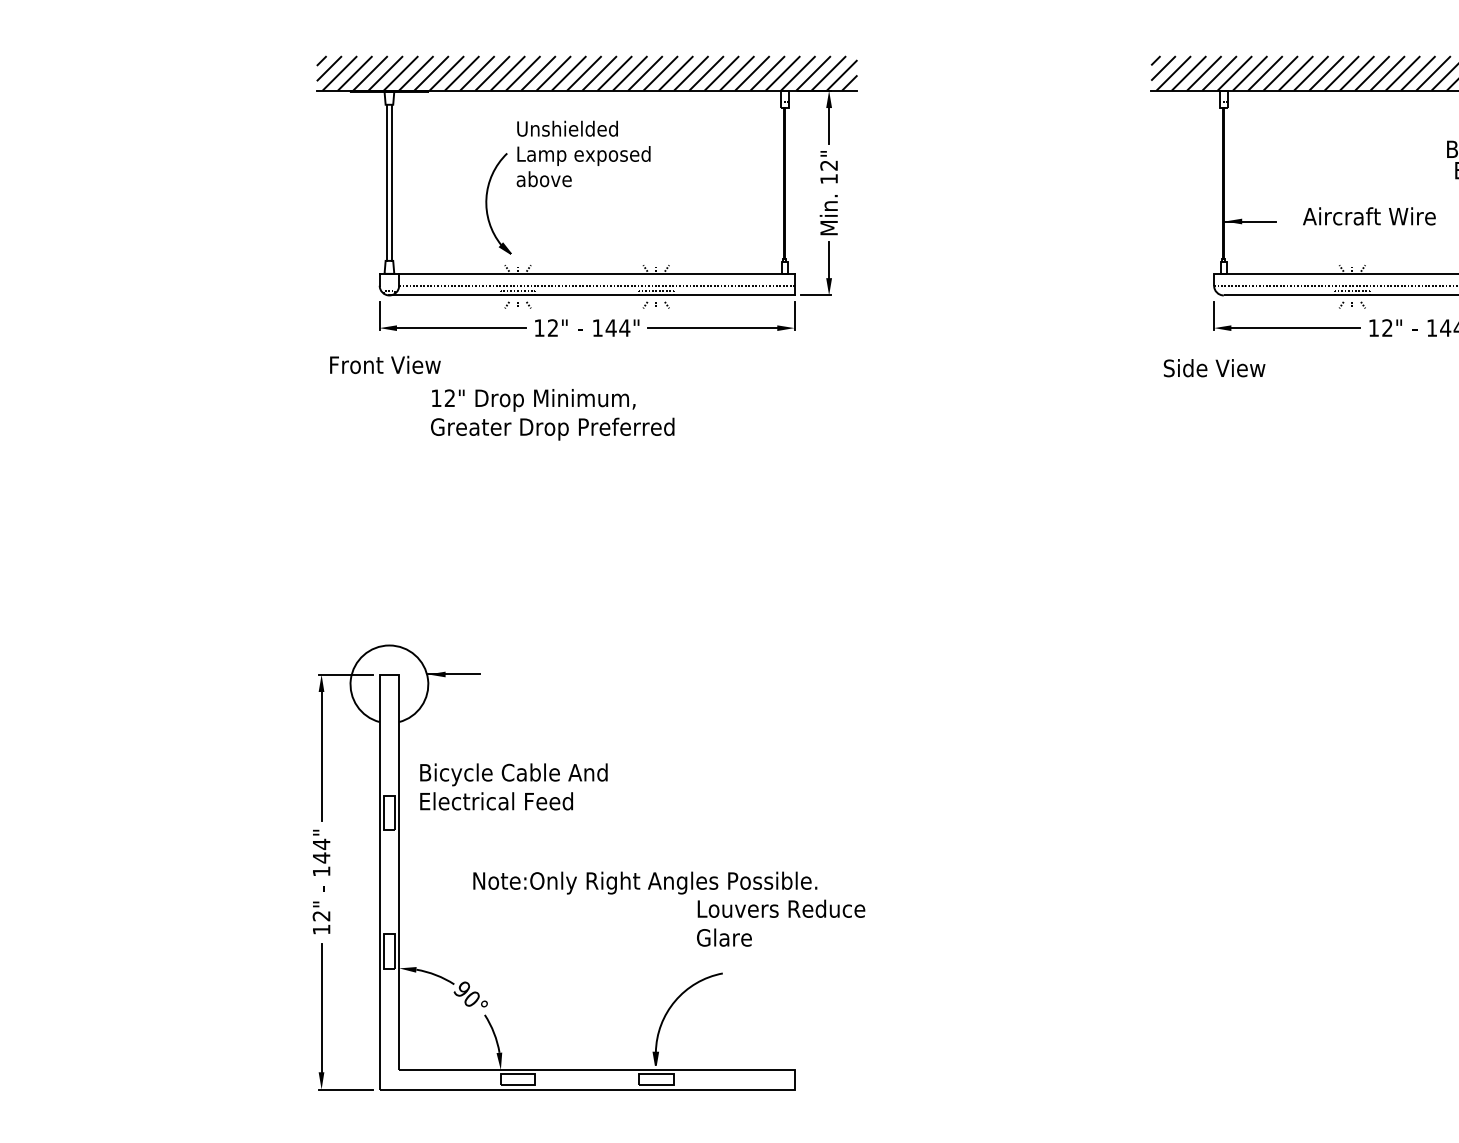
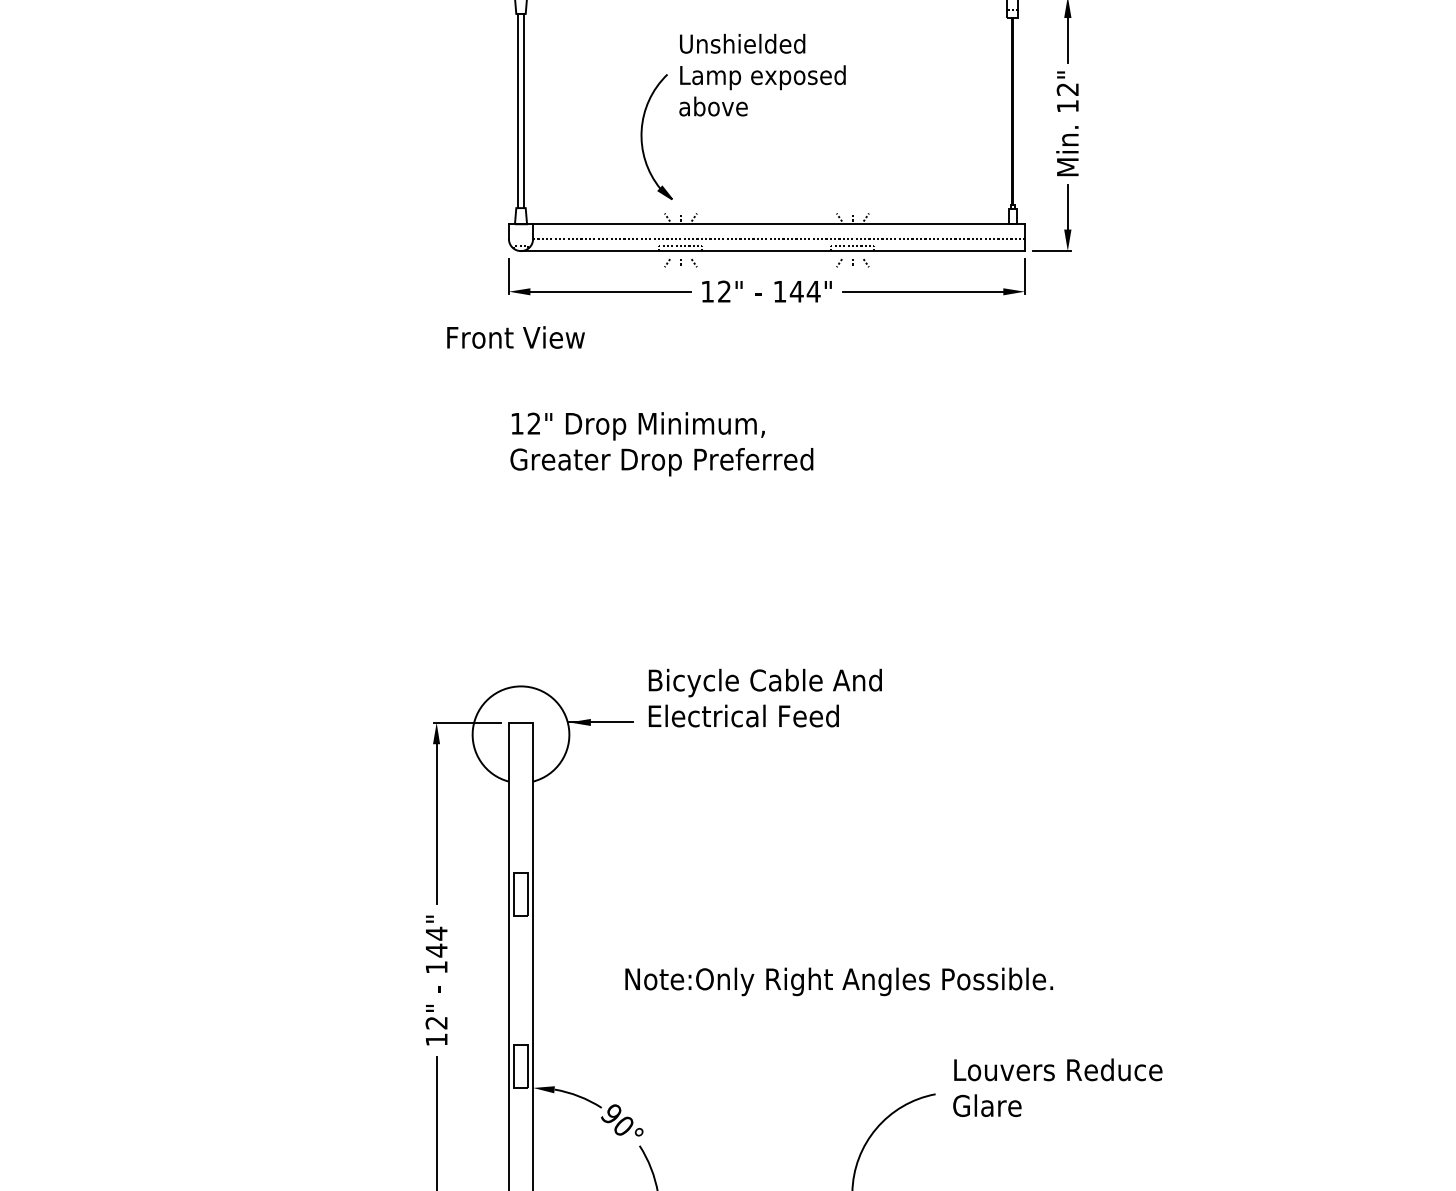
text: (552, 414) -> (661, 443), moved
text: (513, 786) -> (764, 697), moved
text: (781, 922) -> (1058, 1086), moved

